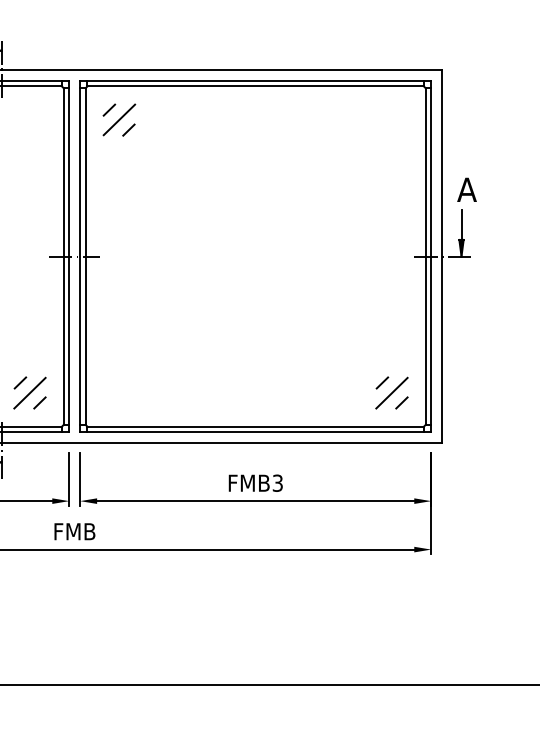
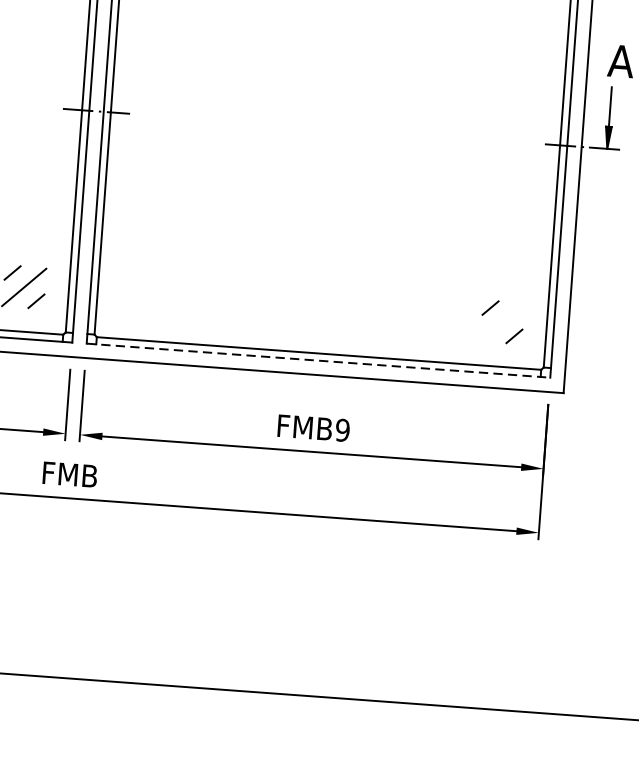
line: (391, 392) -> (501, 321), removed
line: (255, 432) -> (318, 361), solid -> dashed
text: (277, 482) -> (342, 429), FMB3 -> FMB9

